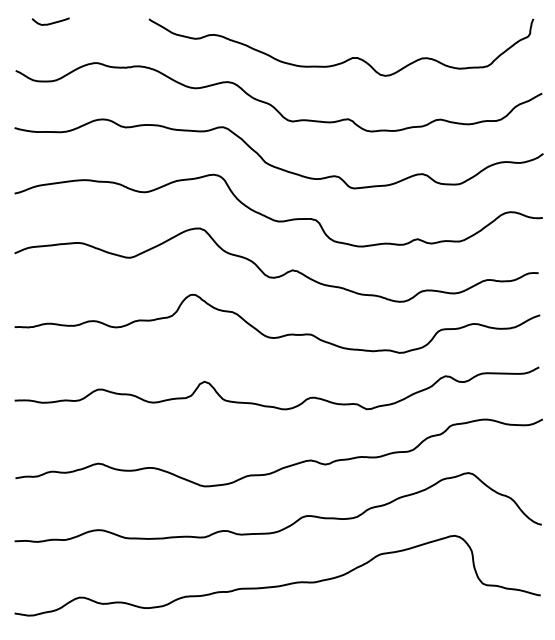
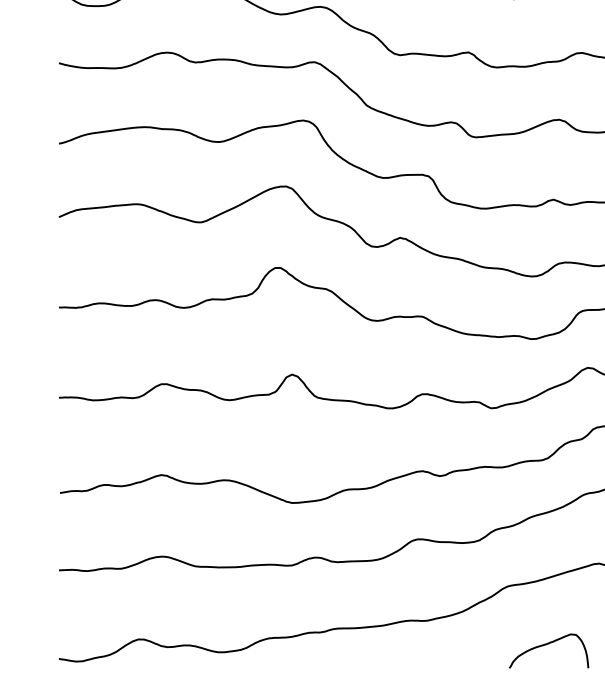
curve: (412, 602) -> (547, 645), added

